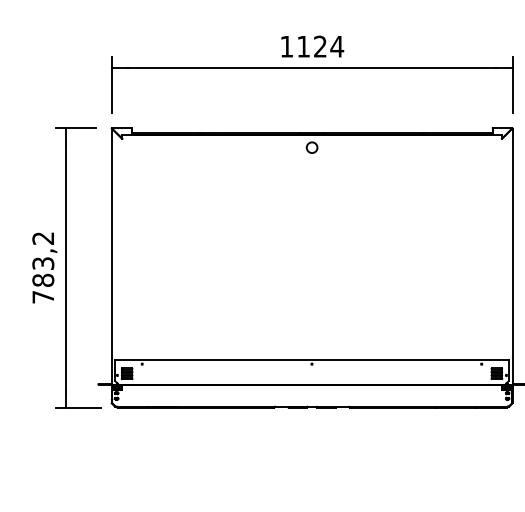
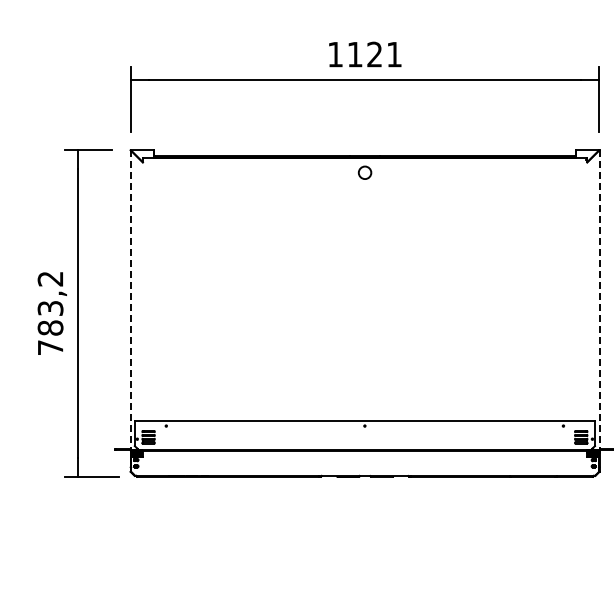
text: (337, 46) -> (394, 54), 1124 -> 1121
line: (111, 256) -> (130, 300), solid -> dashed
line: (512, 256) -> (599, 300), solid -> dashed

